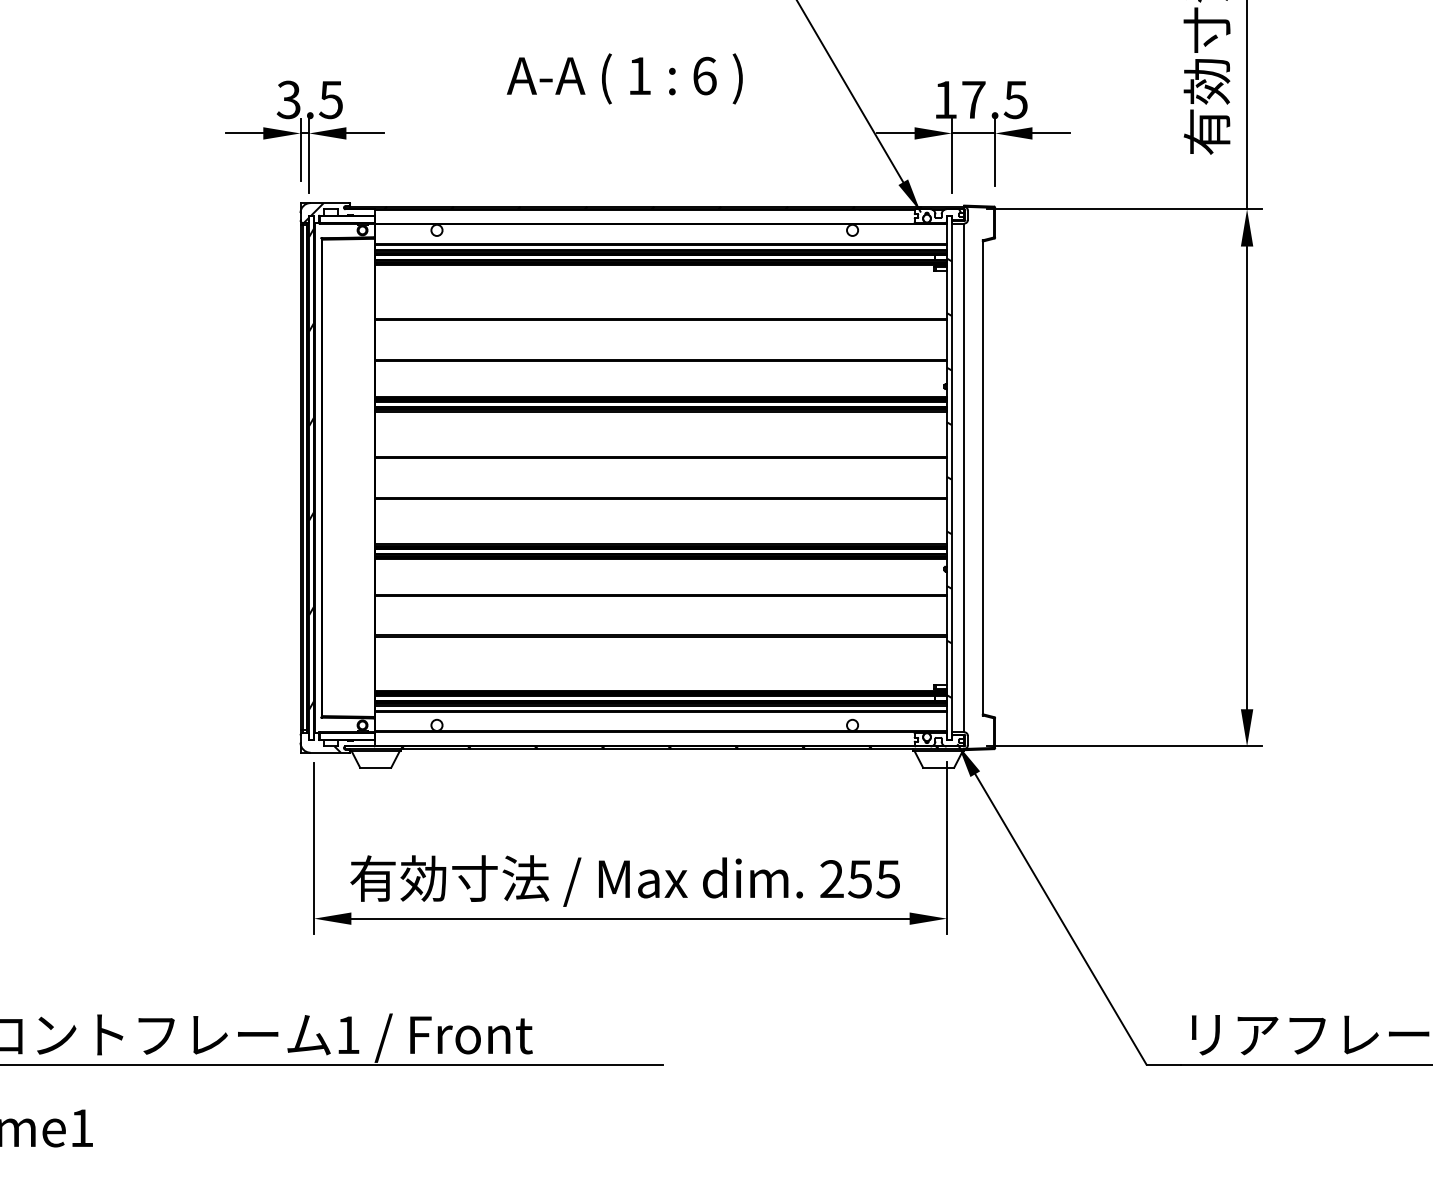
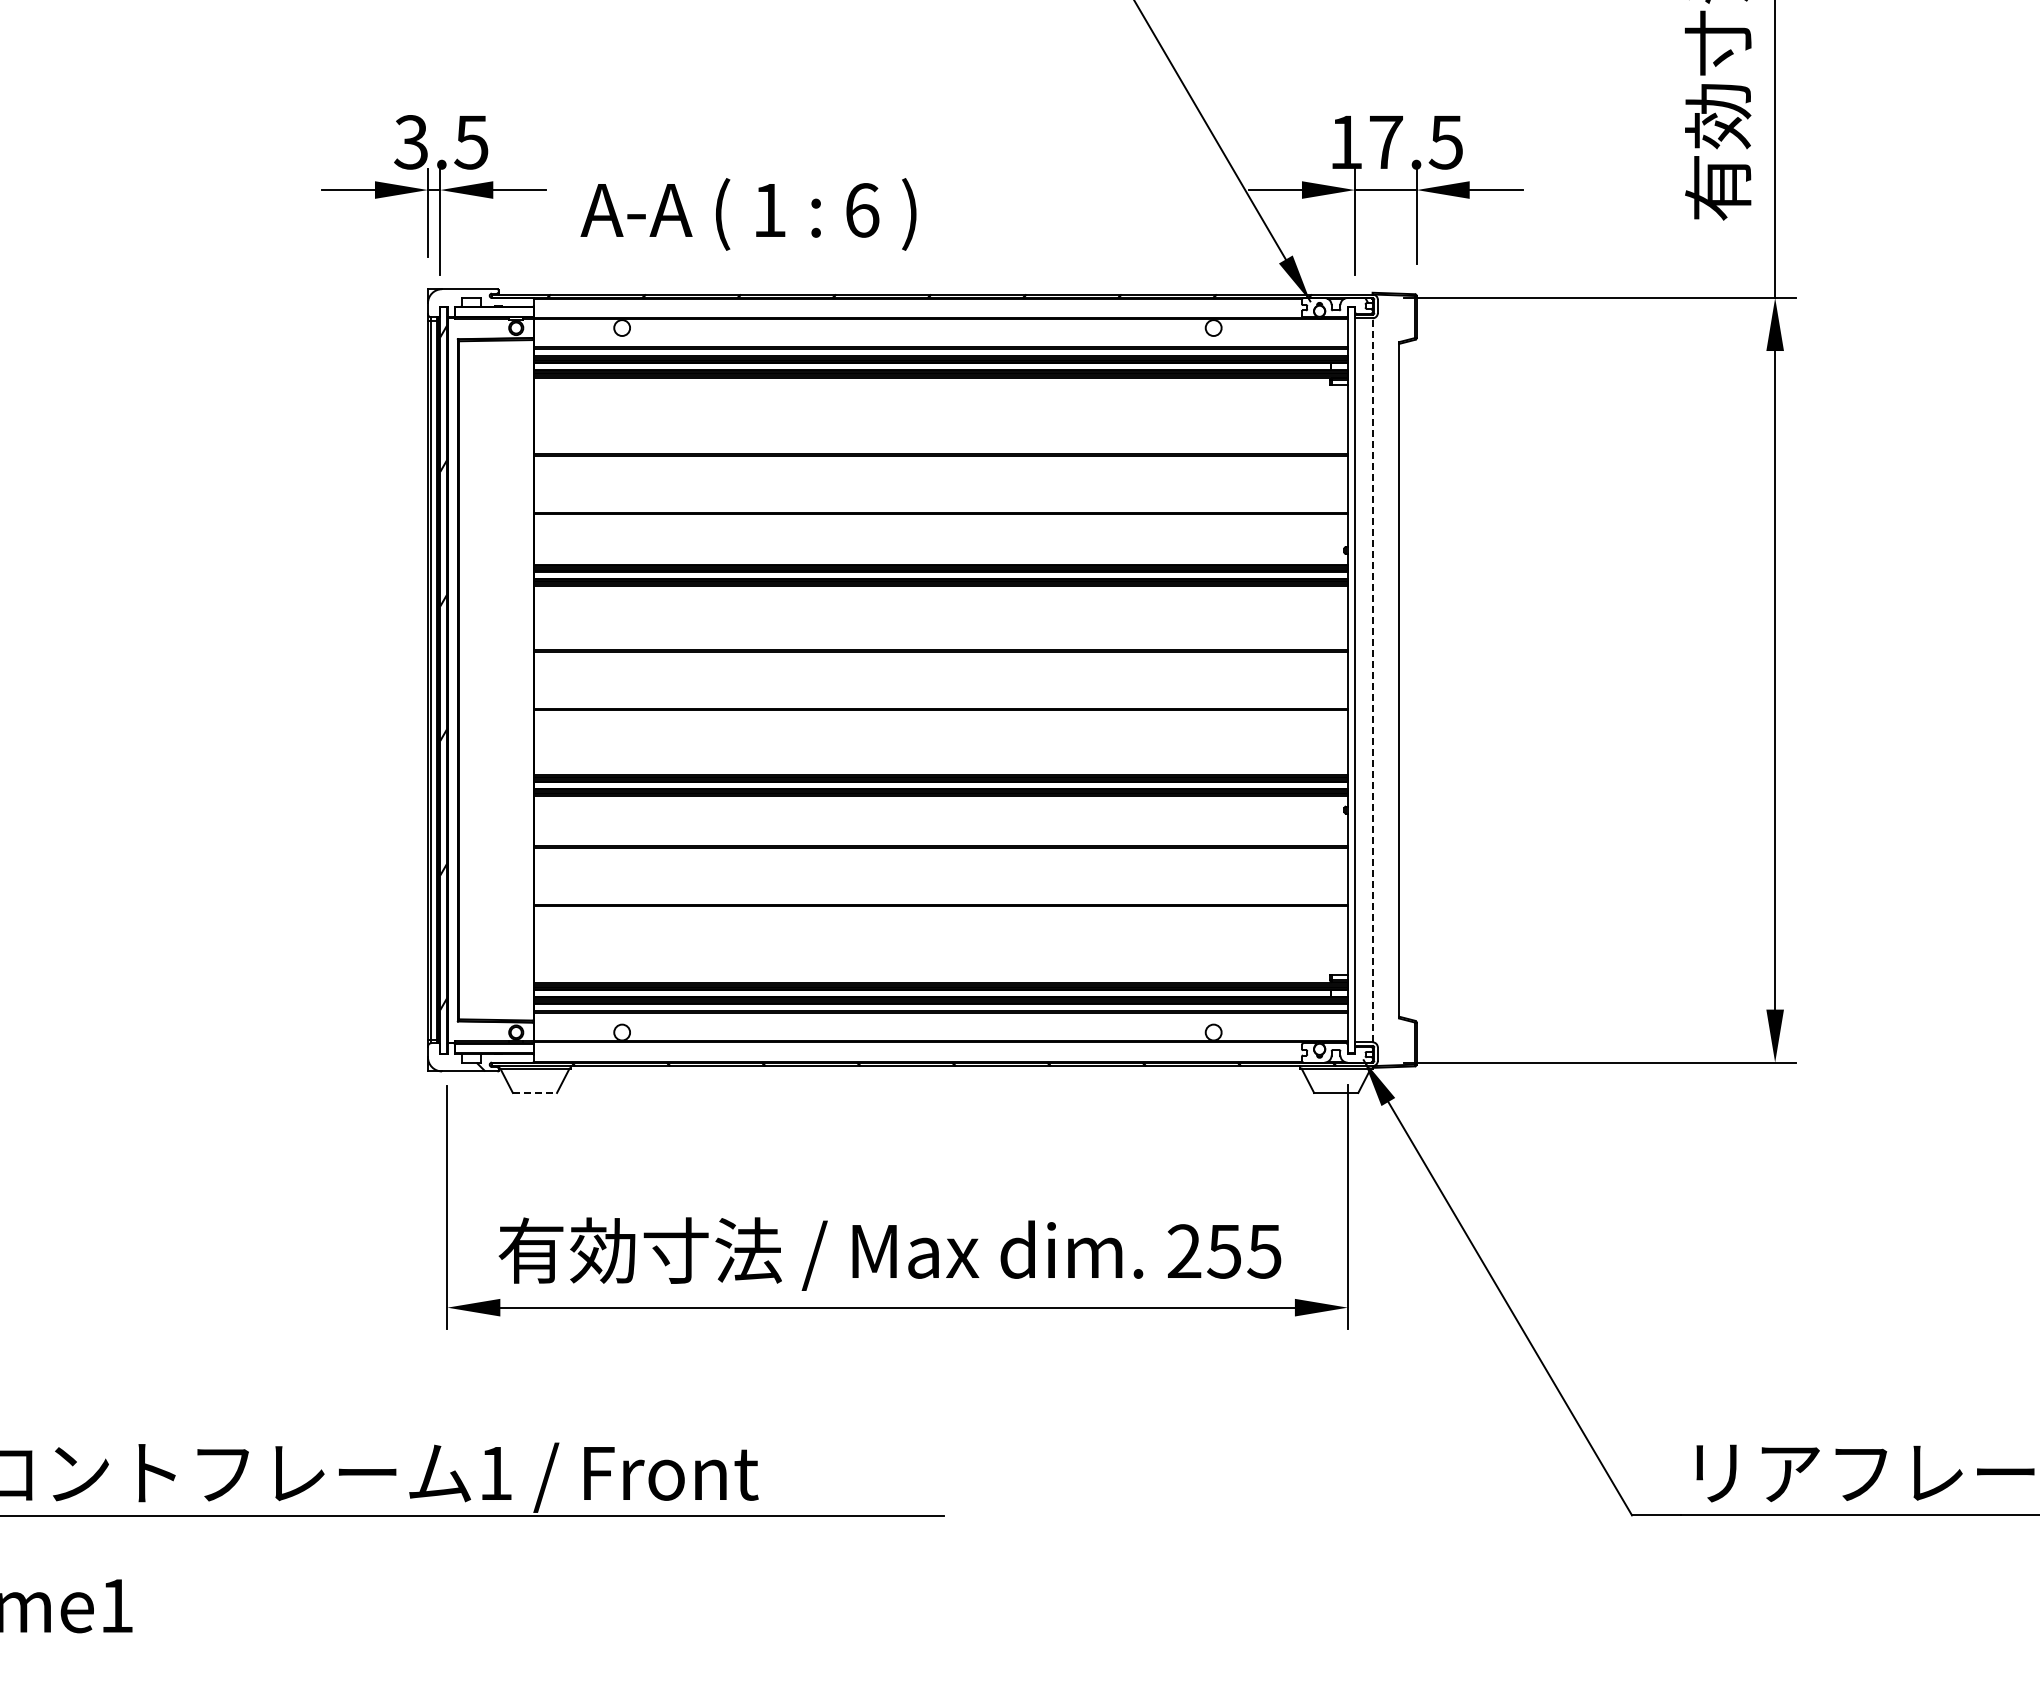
text: (624, 78) -> (748, 214), moved
hatch: (313, 213) -> (446, 303), removed
hatch: (948, 478) -> (1350, 680), removed
line: (964, 478) -> (1372, 680), solid -> dashed
line: (376, 767) -> (535, 1092), solid -> dashed

